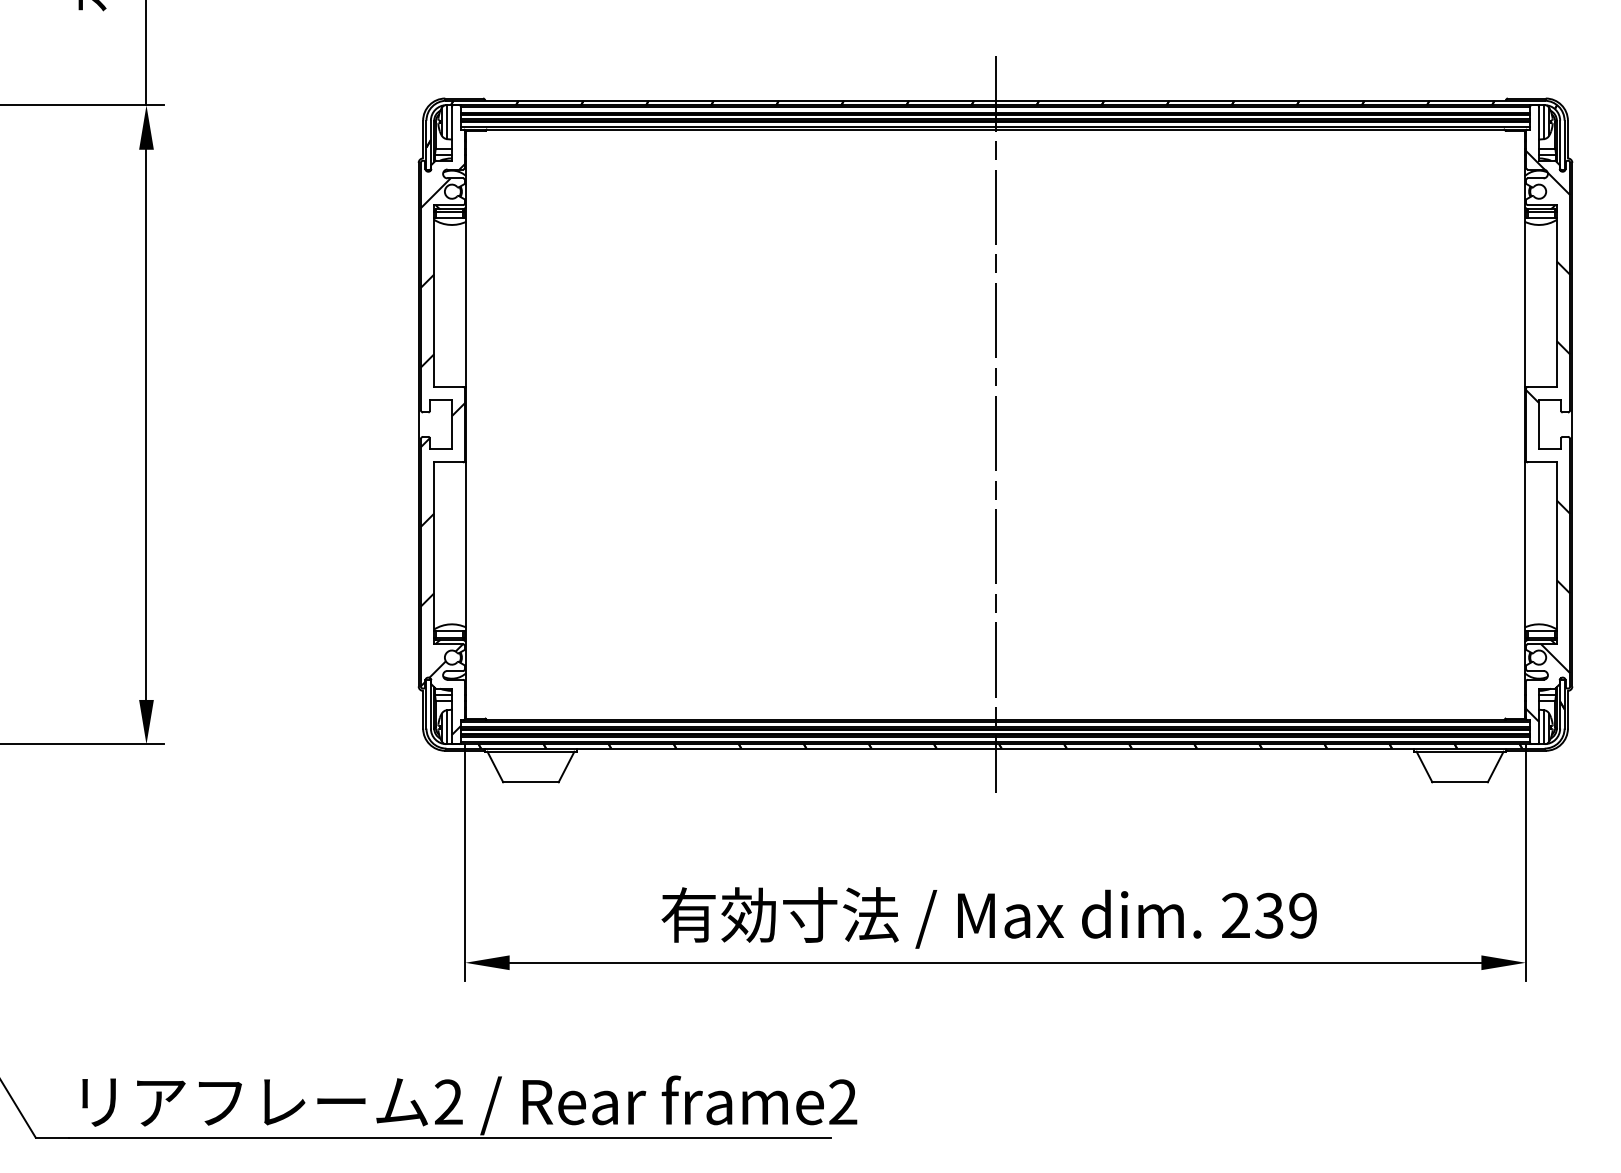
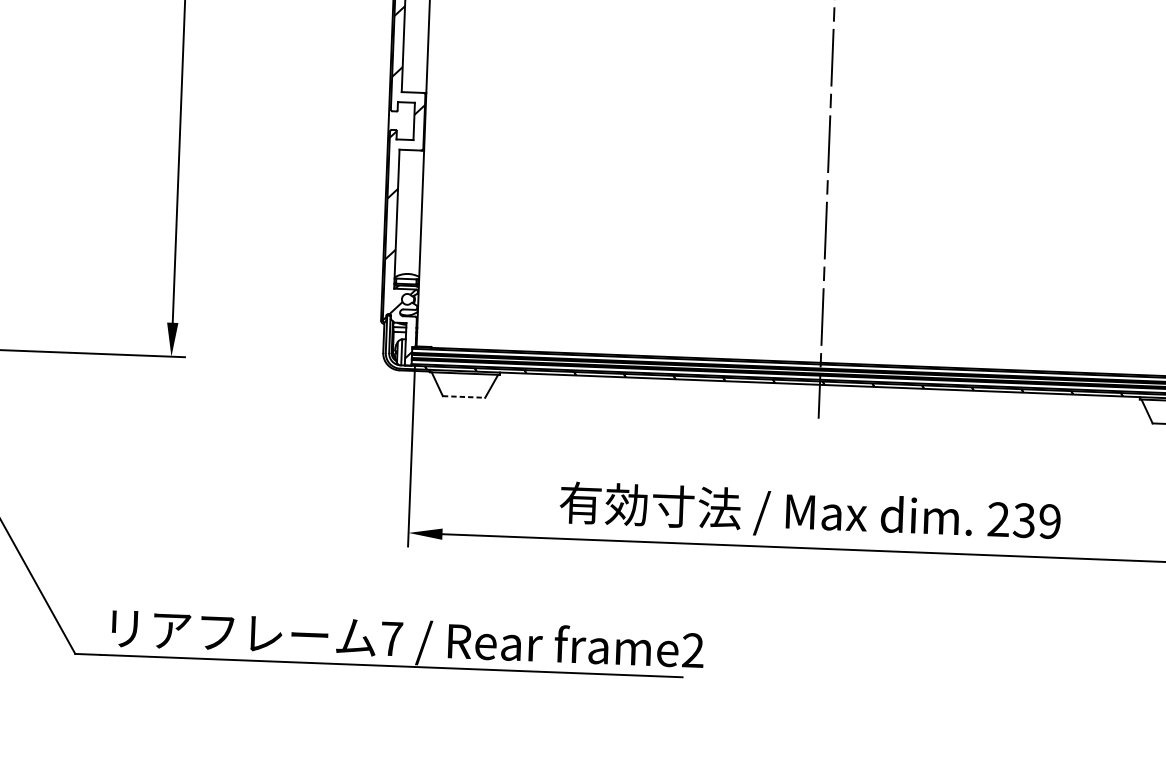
line: (530, 782) -> (463, 397), solid -> dashed
text: (448, 1101) -> (391, 638), 2 -> 7

